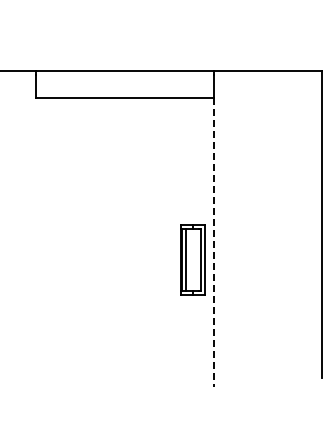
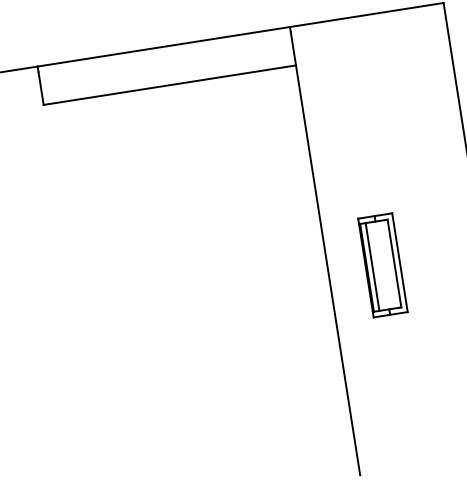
line: (213, 243) -> (327, 271), dashed -> solid
part: (192, 259) -> (381, 264), moved

